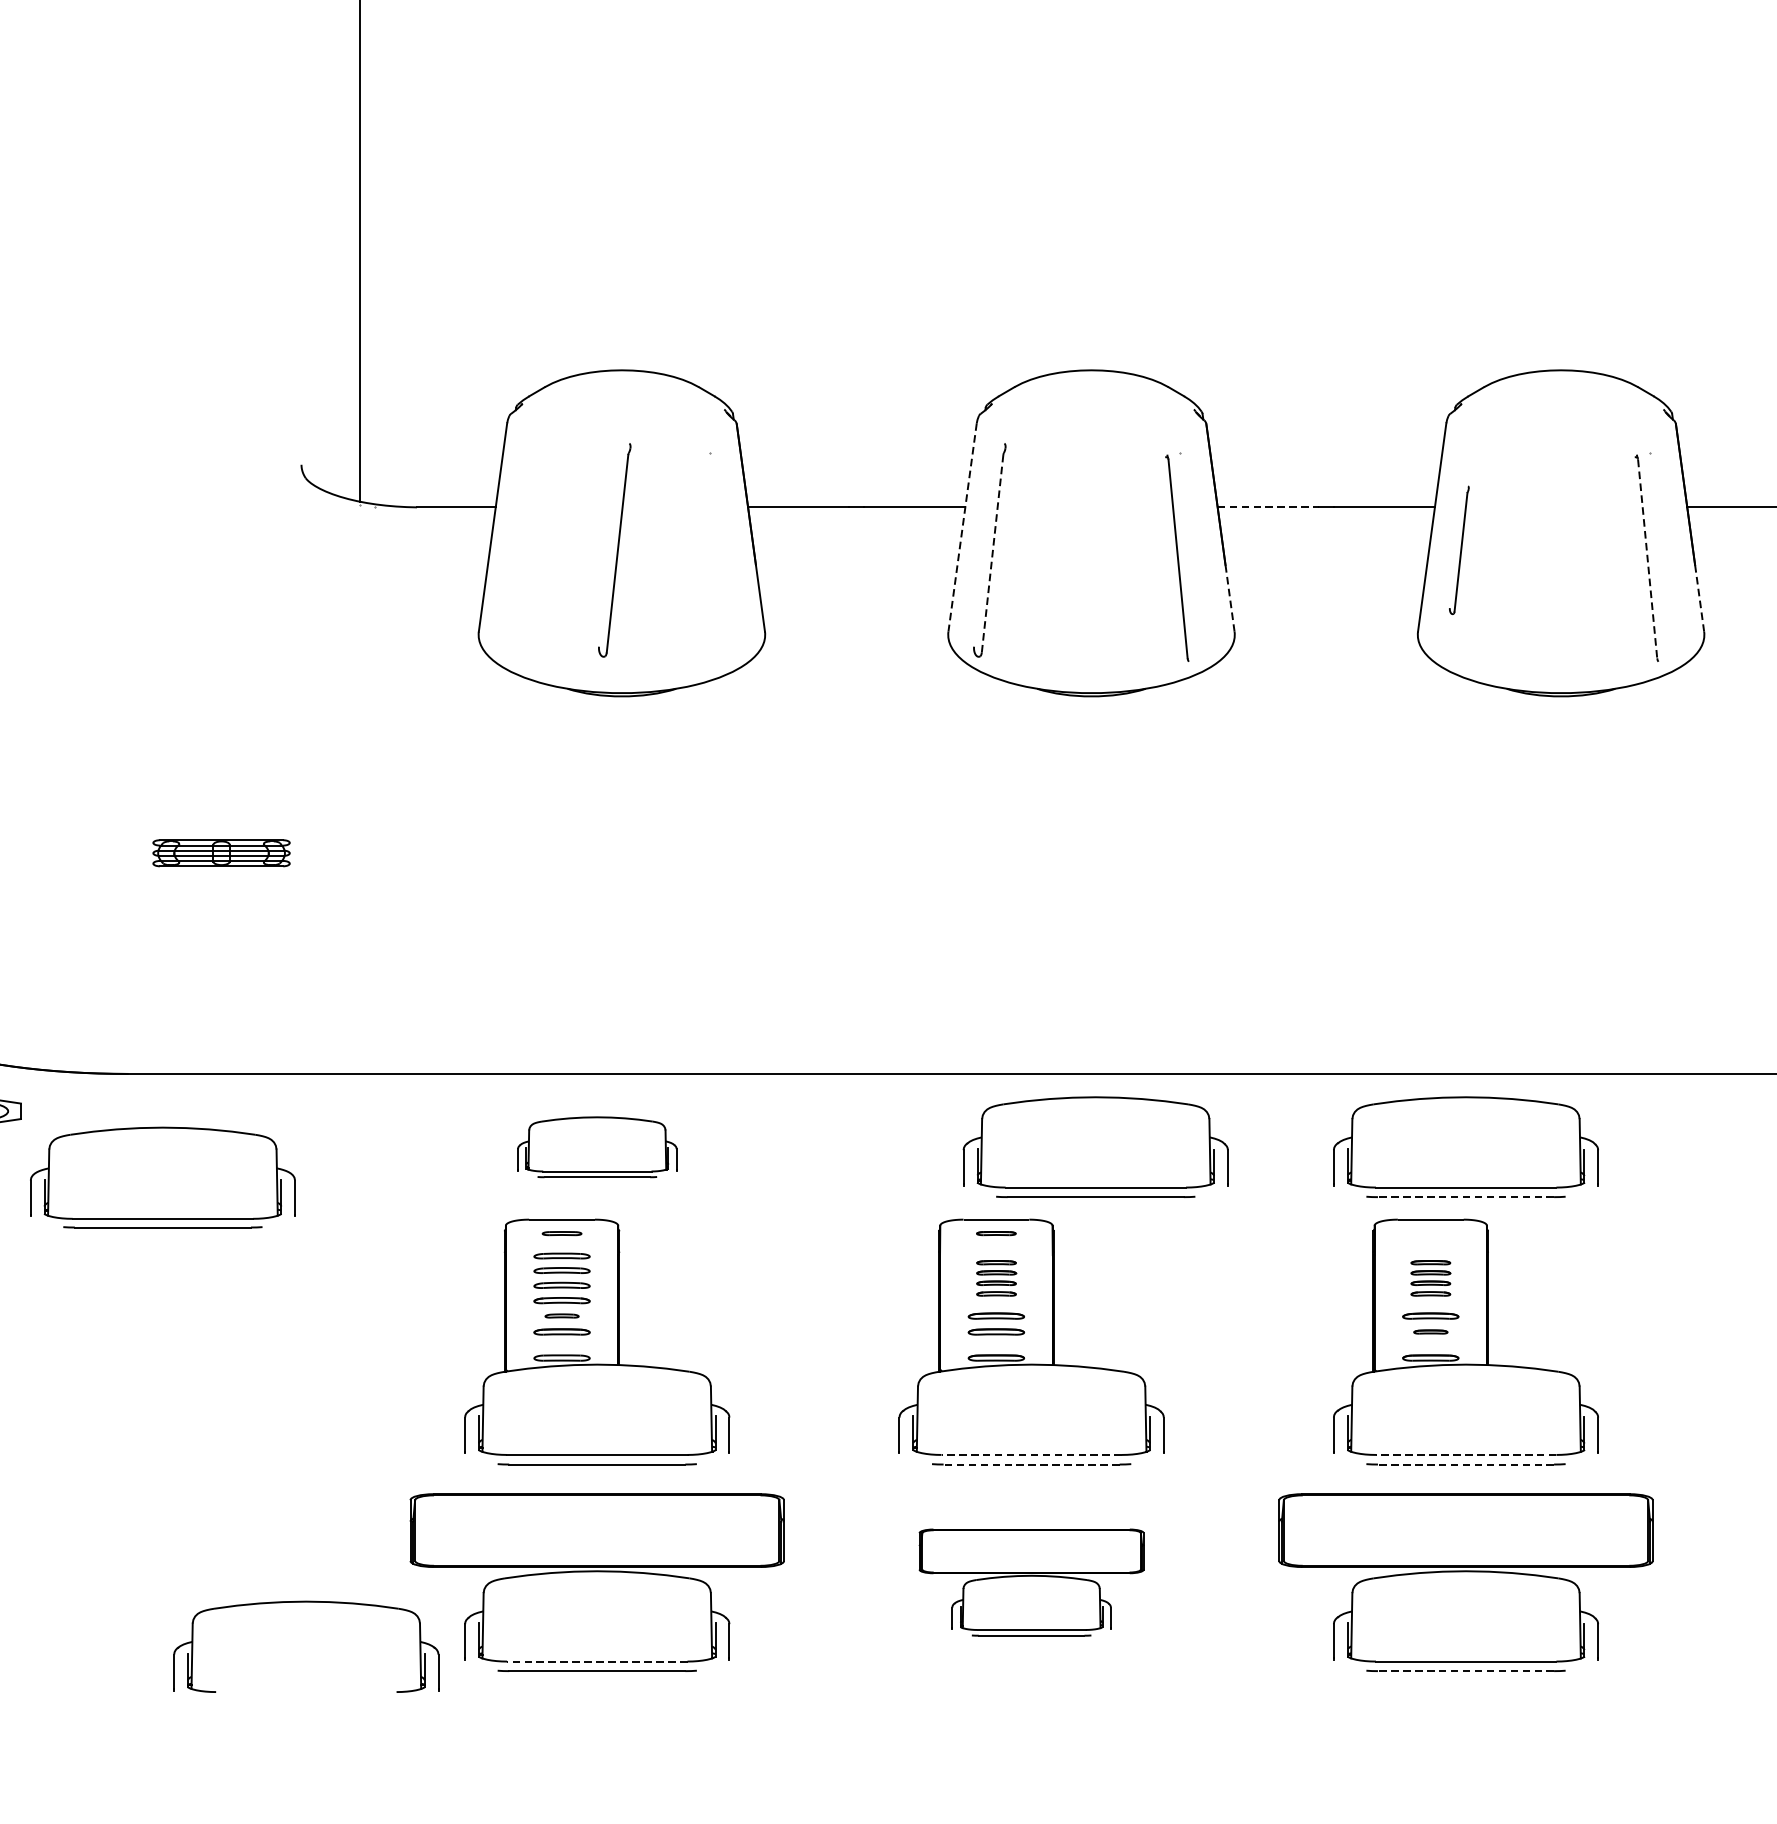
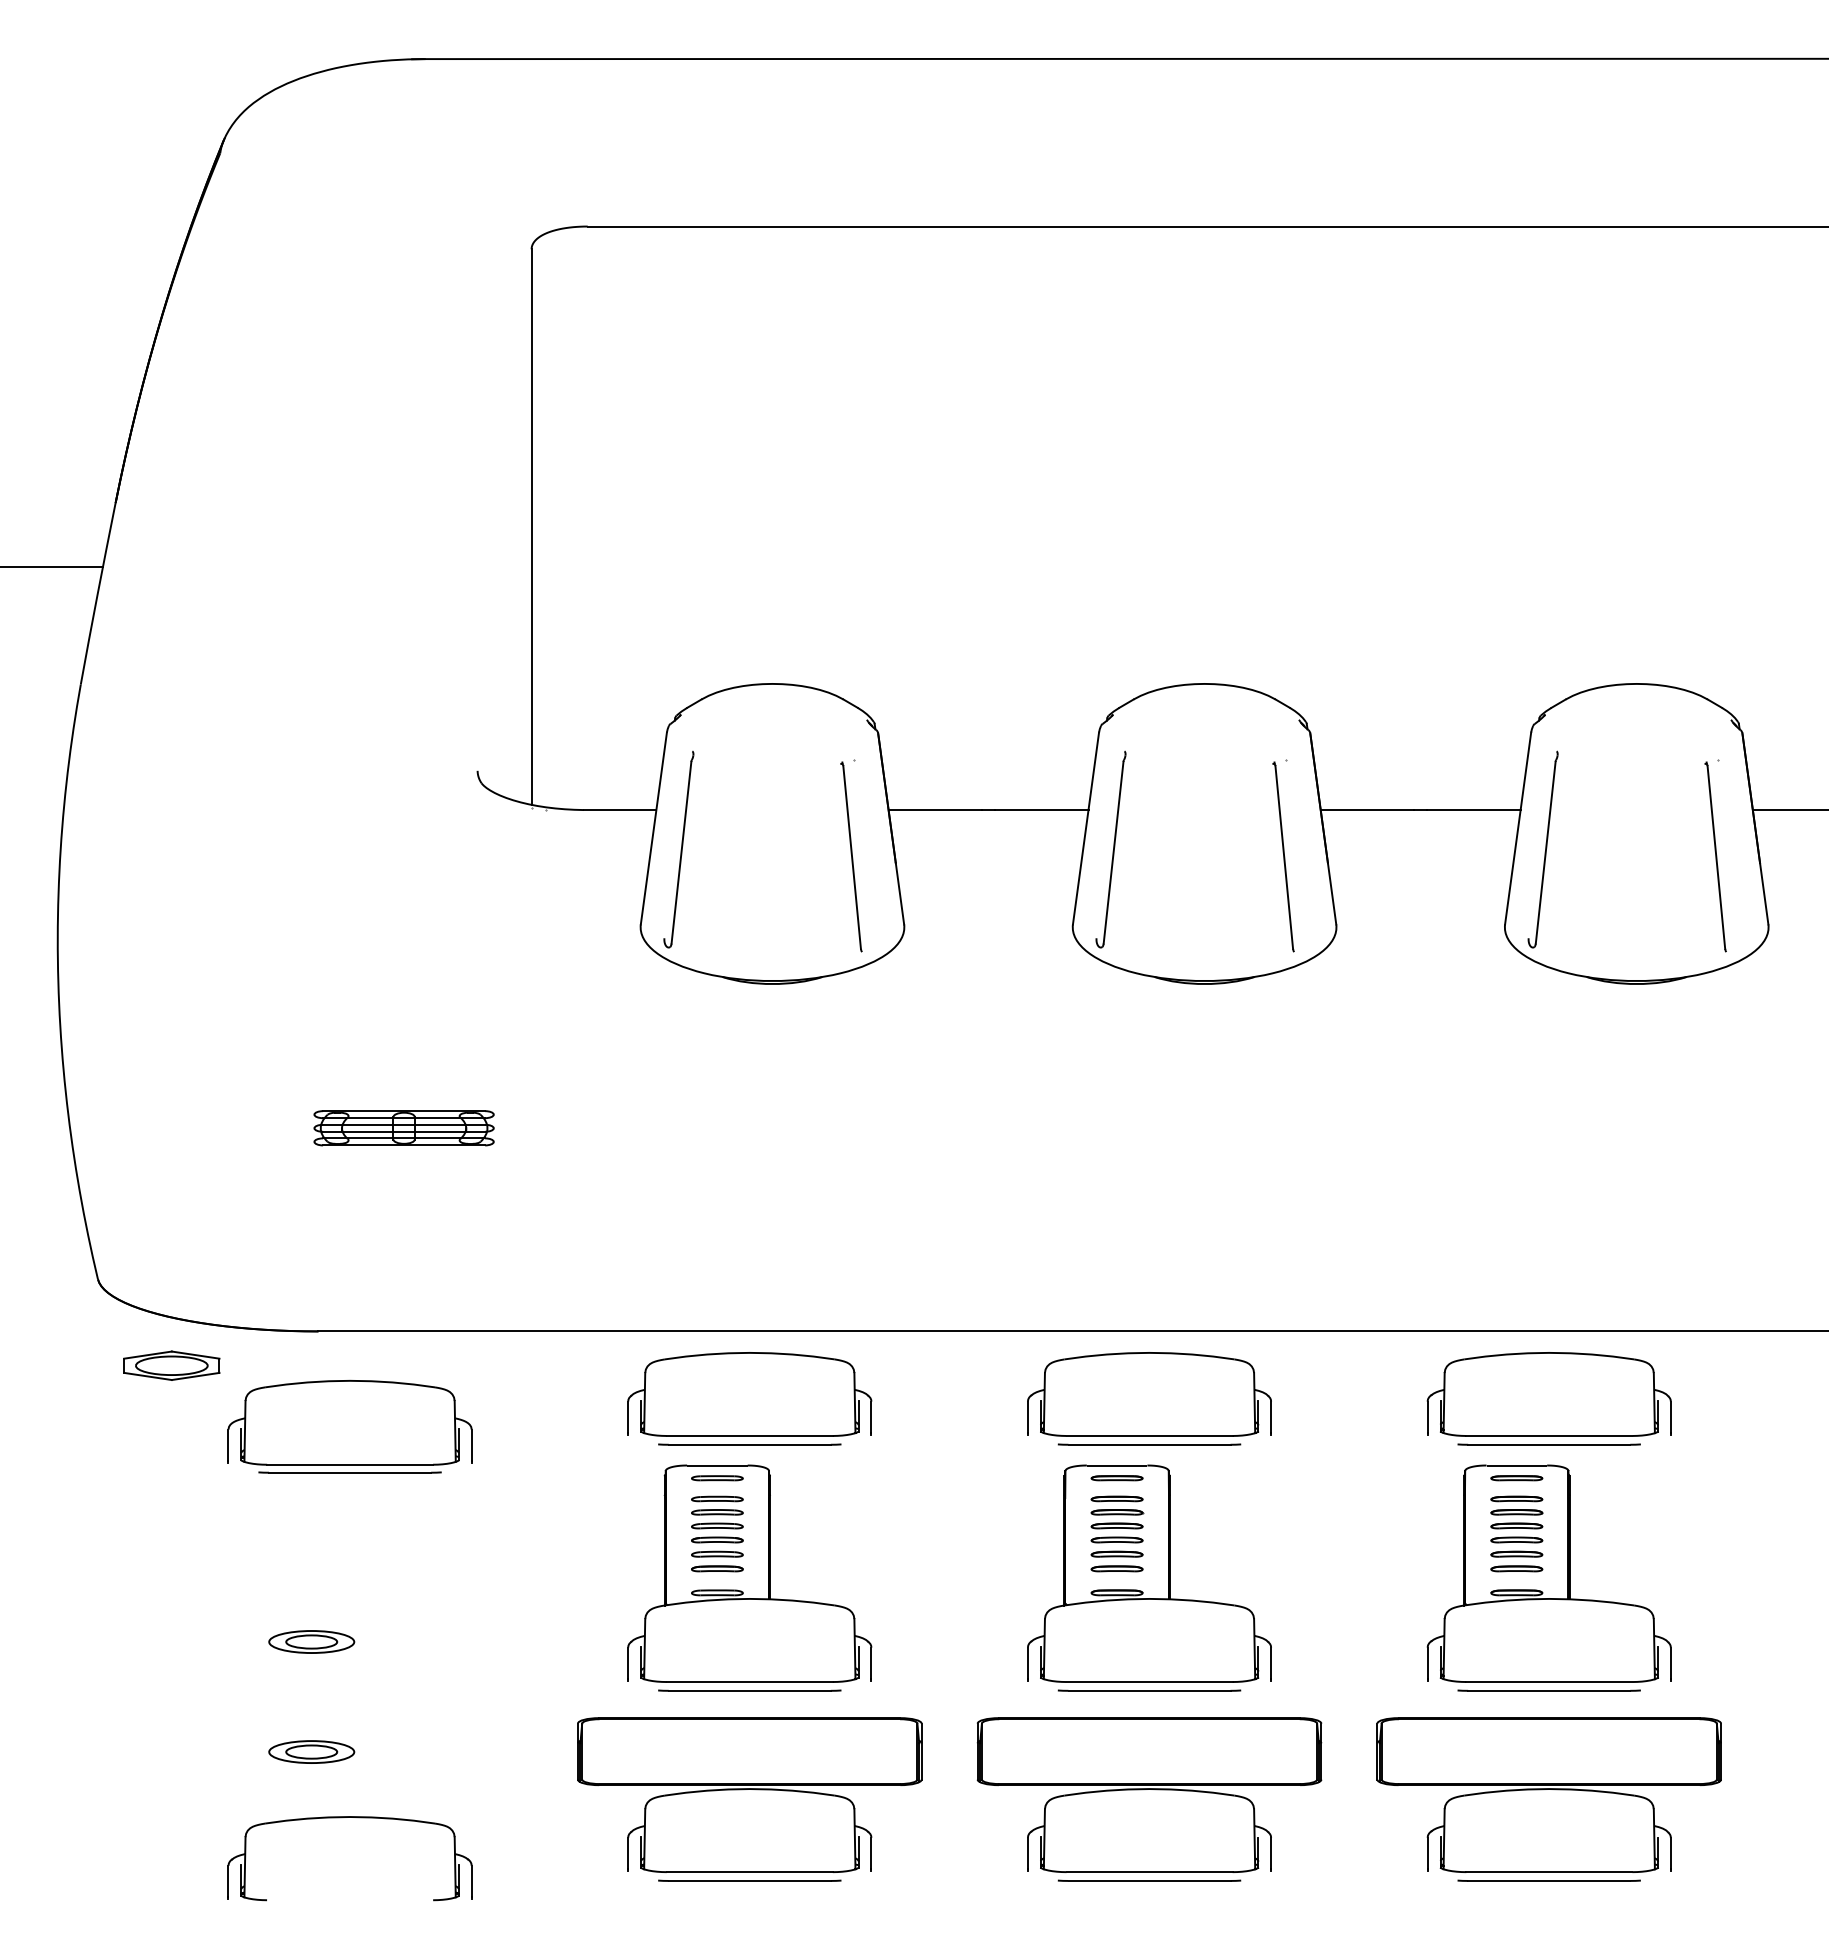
line: (1268, 507) -> (1367, 810), dashed -> solid
line: (963, 527) -> (1086, 828), dashed -> solid
part: (614, 550) -> (678, 849), moved
part: (1458, 550) -> (1542, 849), size x1.67
line: (992, 553) -> (1113, 852), dashed -> solid
part: (707, 557) -> (851, 856), added
line: (1647, 558) -> (1716, 857), dashed -> solid
line: (1230, 598) -> (1332, 893), dashed -> solid
line: (1699, 598) -> (1764, 893), dashed -> solid
part: (220, 853) -> (403, 1128), size x1.43
part: (596, 1146) -> (749, 1398), size x1.67
part: (1095, 1146) -> (1149, 1398), moved
line: (1465, 1196) -> (1548, 1444), dashed -> solid
part: (562, 1233) -> (717, 1478), size x1.43
part: (995, 1233) -> (1116, 1478), size x1.43
part: (1430, 1233) -> (1516, 1478), added
part: (996, 1278) -> (1117, 1519), size x1.43
part: (1430, 1278) -> (1516, 1519), size x1.43
part: (562, 1315) -> (717, 1553), size x1.67
part: (1430, 1331) -> (1516, 1568), size x1.67
part: (120, 1410) -> (311, 1641), added
line: (1031, 1455) -> (1149, 1682), dashed -> solid
line: (1465, 1455) -> (1548, 1682), dashed -> solid
line: (1031, 1464) -> (1149, 1690), dashed -> solid
line: (1465, 1464) -> (1548, 1690), dashed -> solid
part: (120, 1530) -> (311, 1751), added
part: (1031, 1582) -> (1149, 1799), size x1.67
part: (298, 1603) -> (342, 1818), moved
line: (596, 1661) -> (749, 1872), dashed -> solid
line: (1465, 1670) -> (1548, 1880), dashed -> solid

